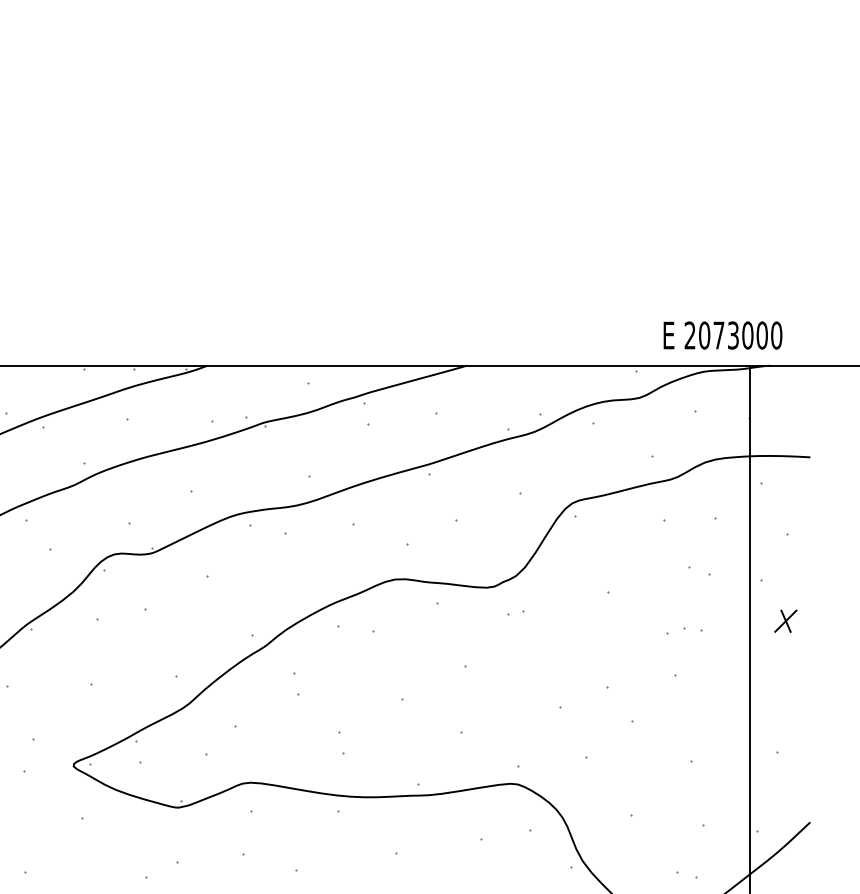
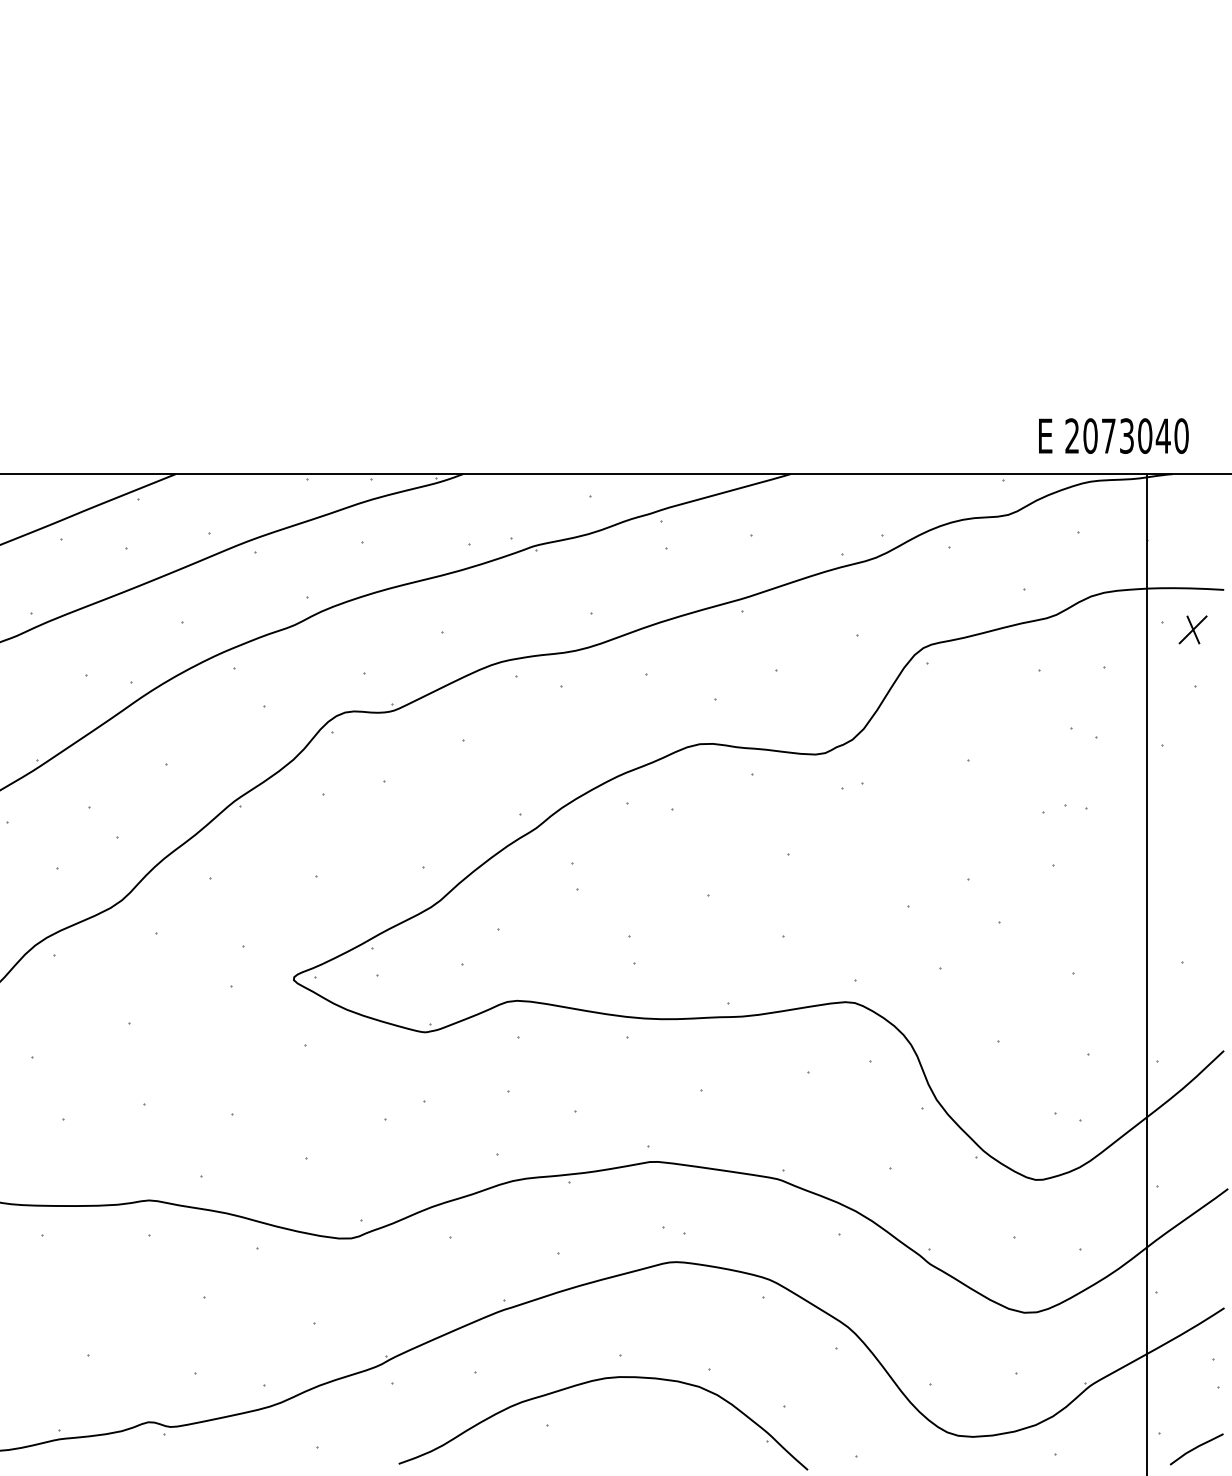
text: (761, 335) -> (1162, 435), 2073000 -> 2073040
part: (785, 620) -> (1192, 629), moved

